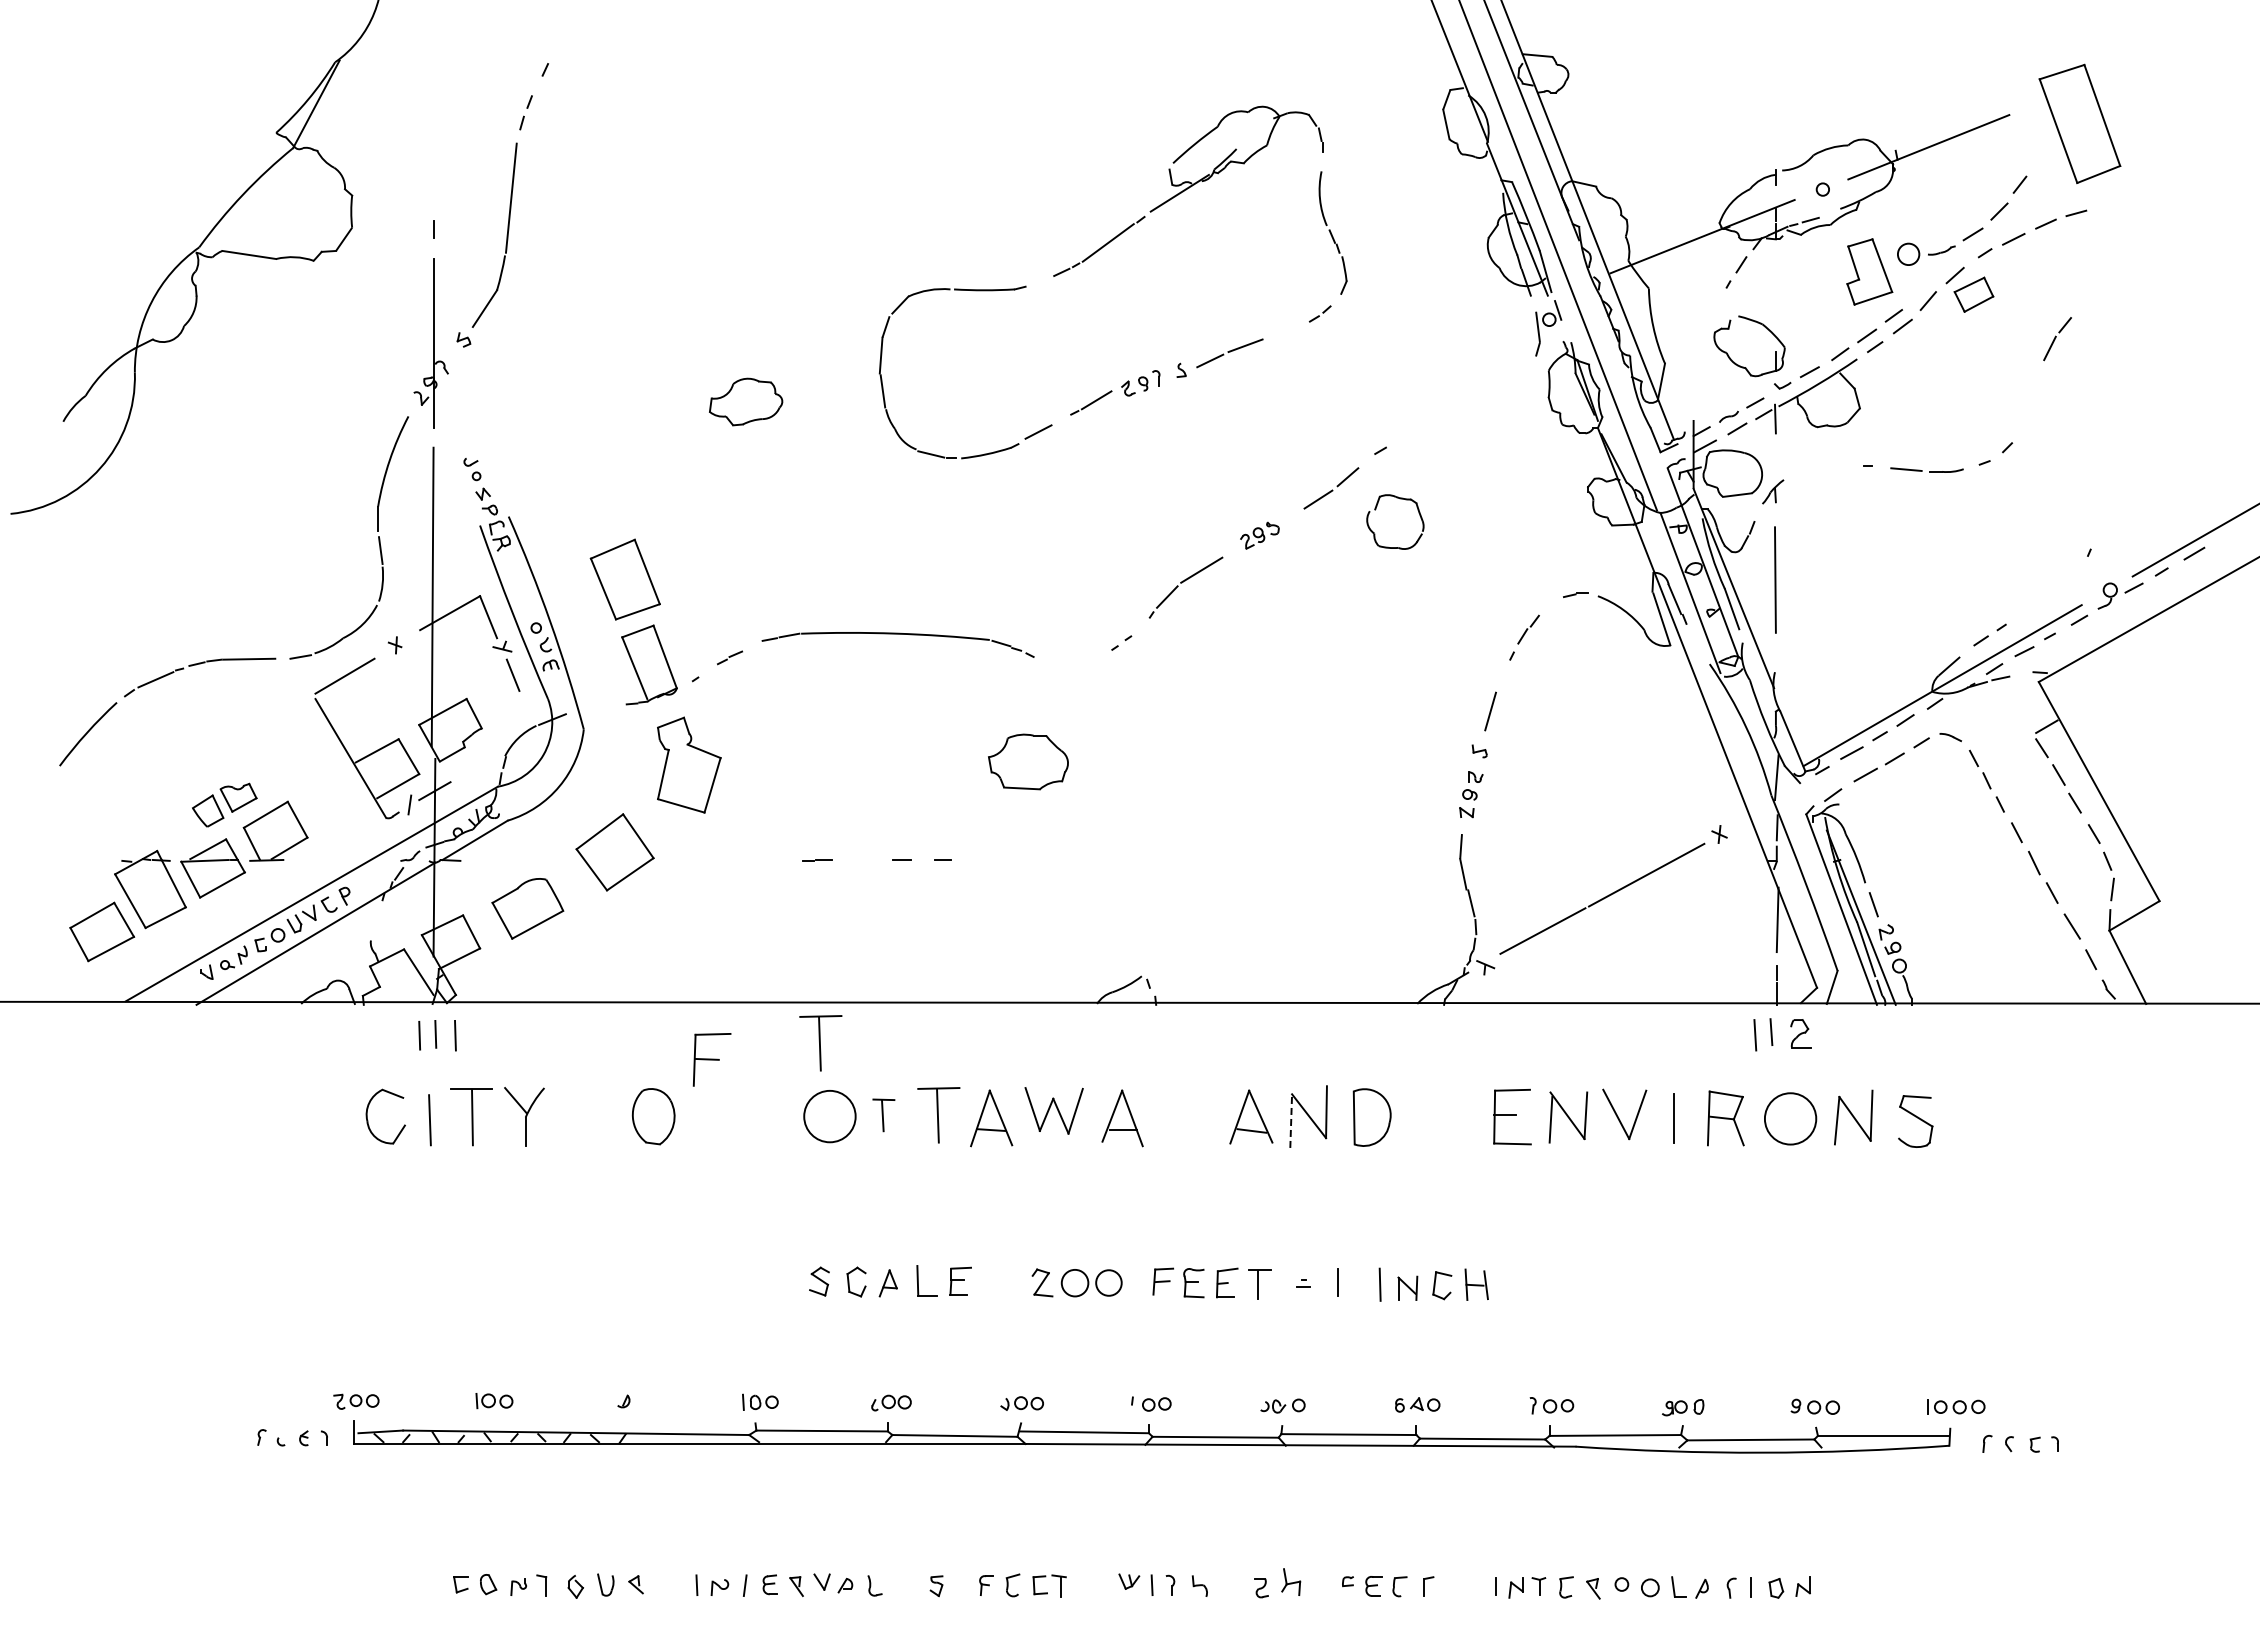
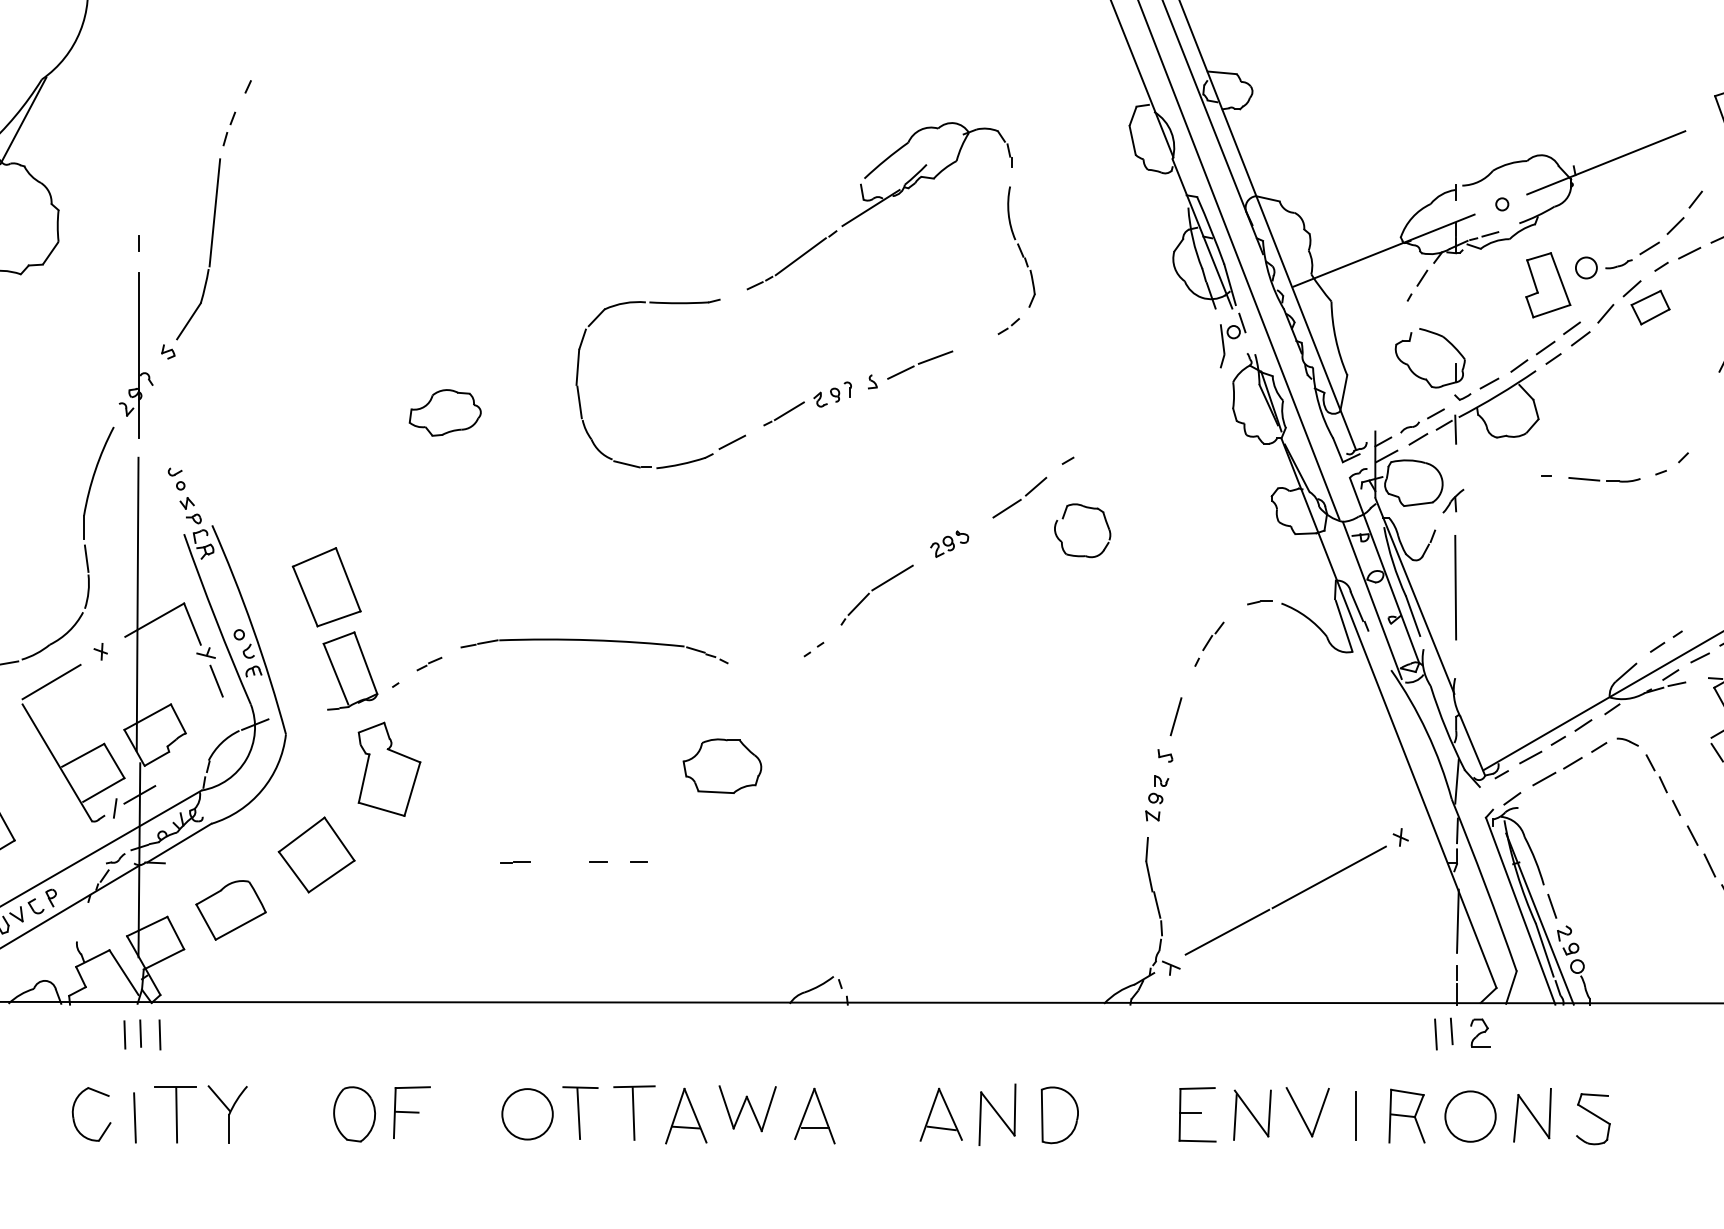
part: (820, 1043) -> (518, 1042), removed
part: (711, 1059) -> (411, 1112), moved
part: (883, 1115) -> (580, 1113), size x1.67
line: (1291, 1121) -> (980, 1119), dashed -> solid

